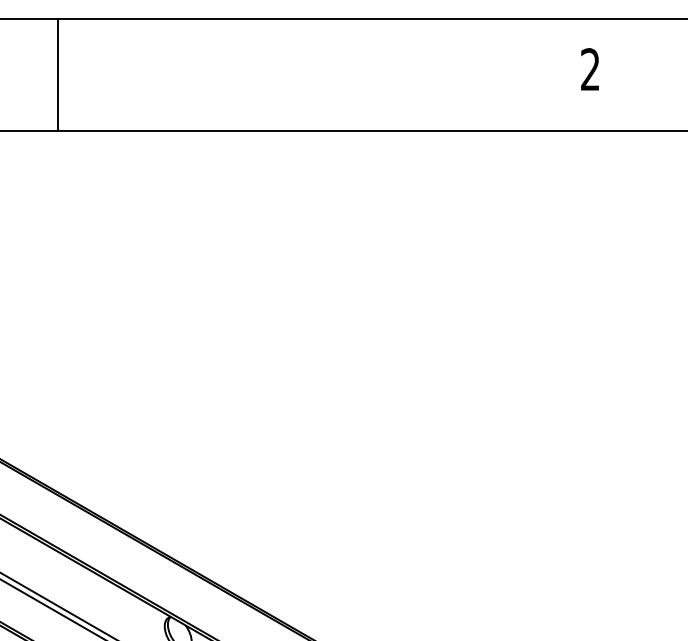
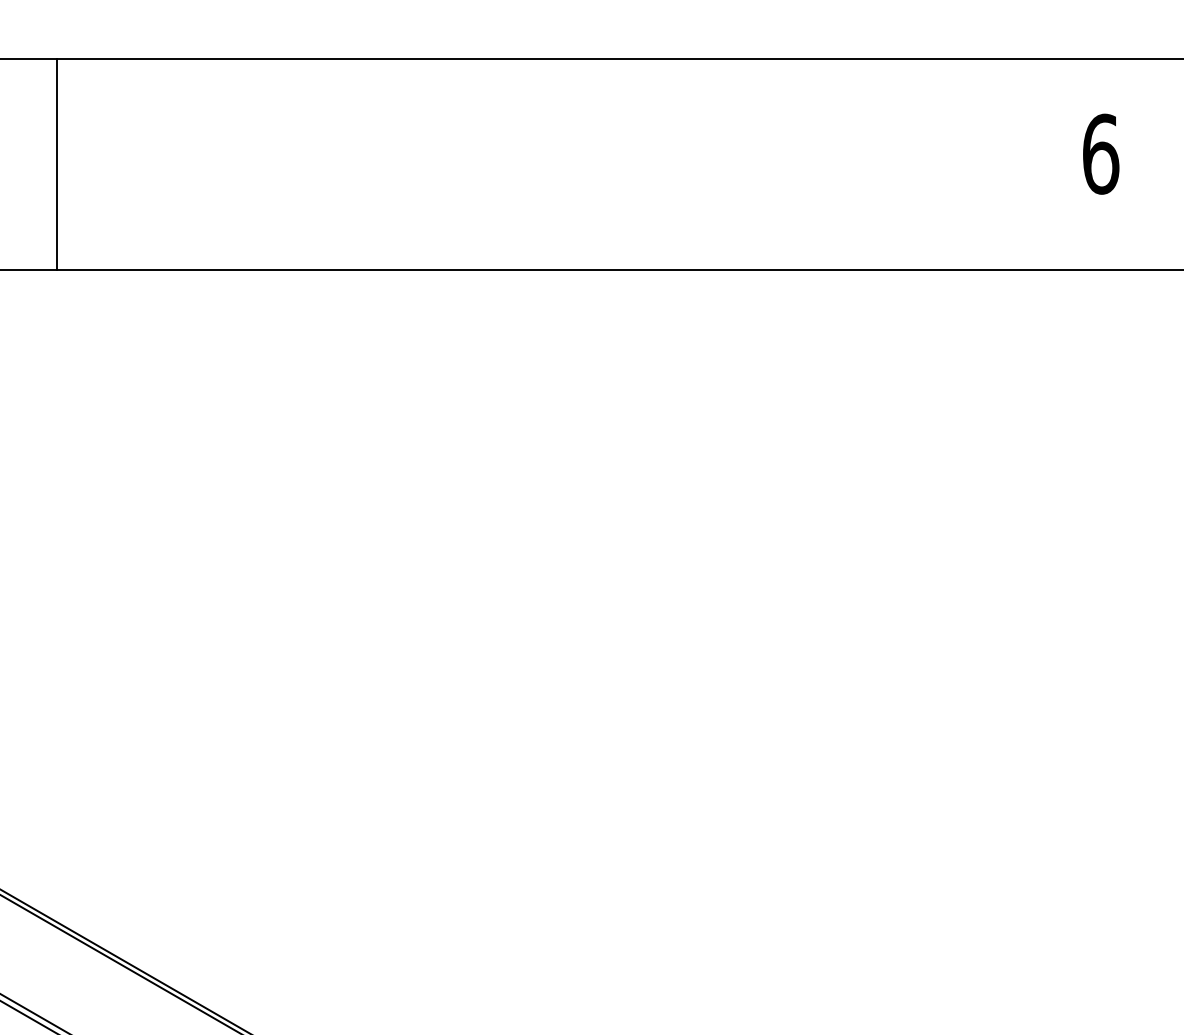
text: (590, 69) -> (1100, 153), 2 -> 6
line: (58, 74) -> (57, 163), moved

